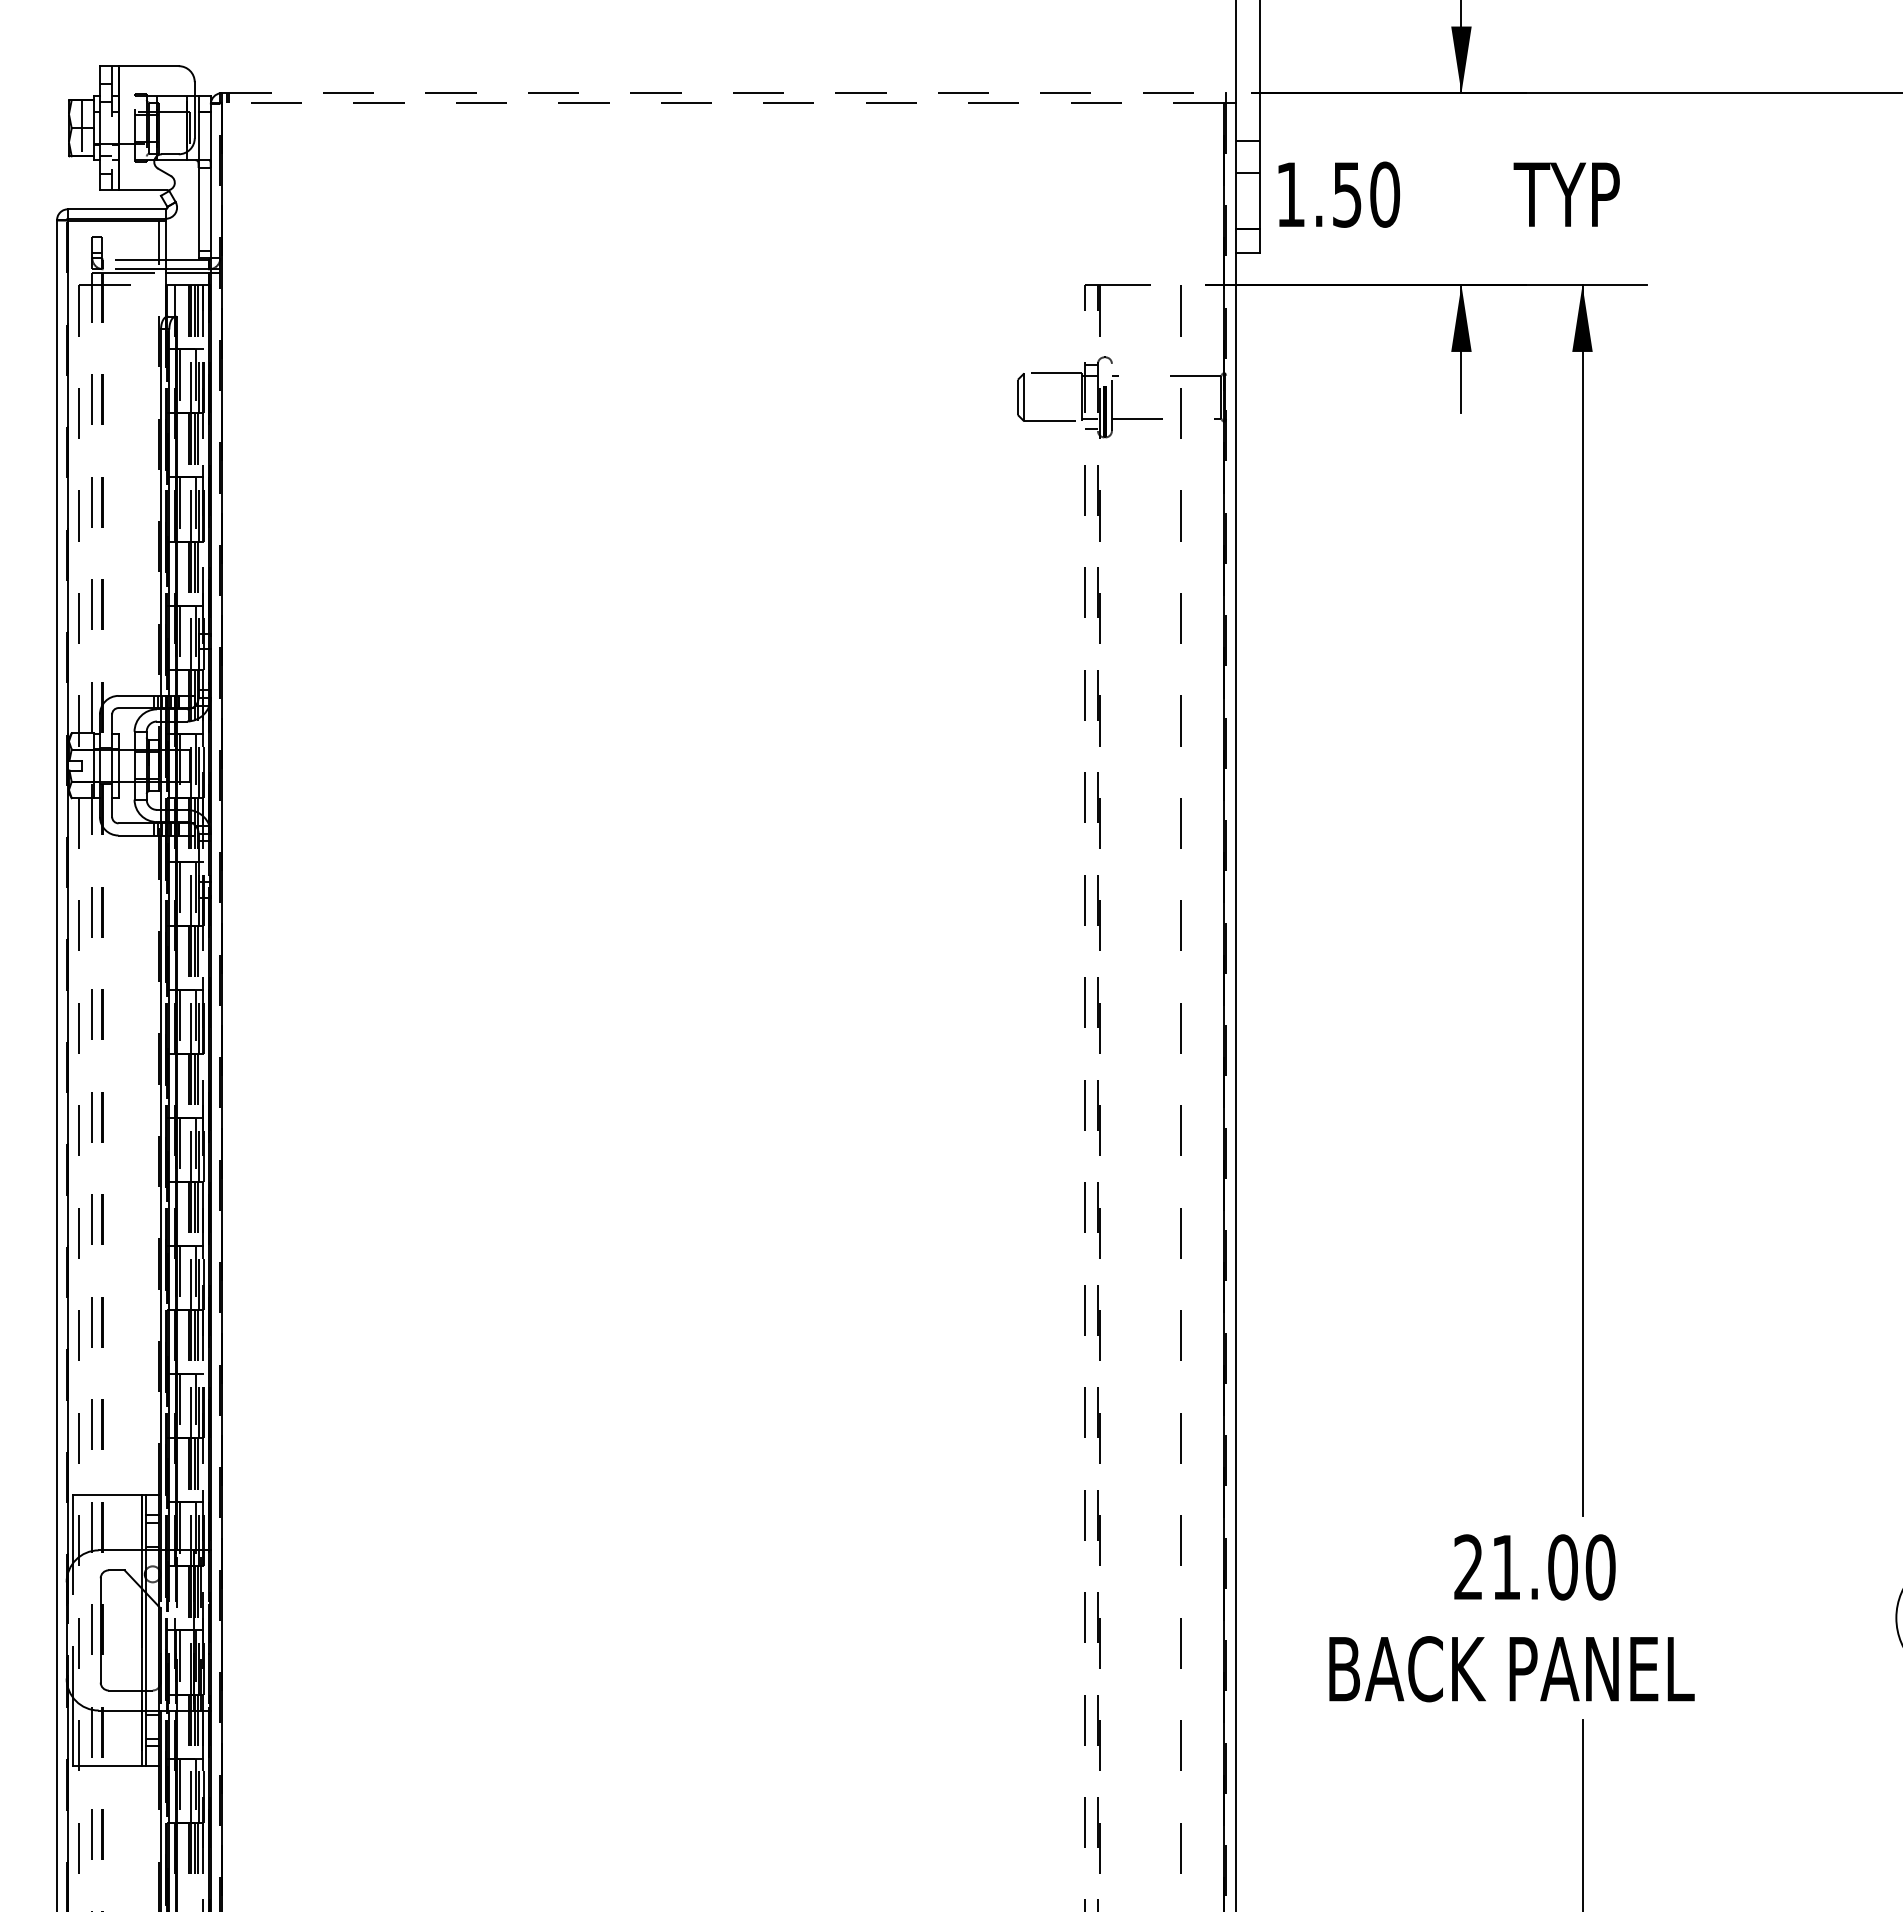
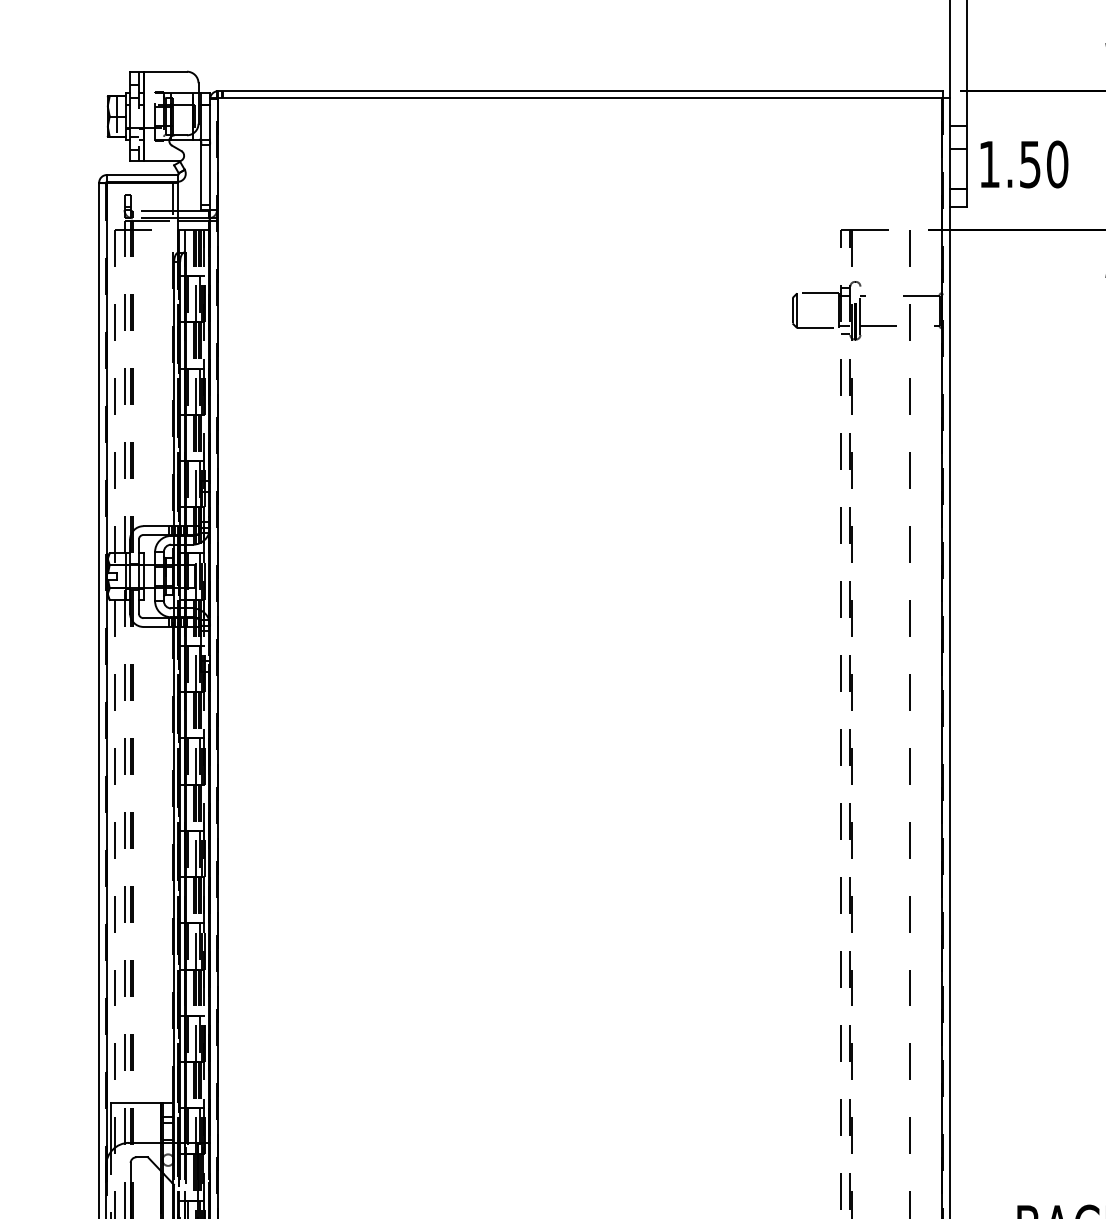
line: (723, 93) -> (580, 91), dashed -> solid
line: (722, 102) -> (579, 97), dashed -> solid

